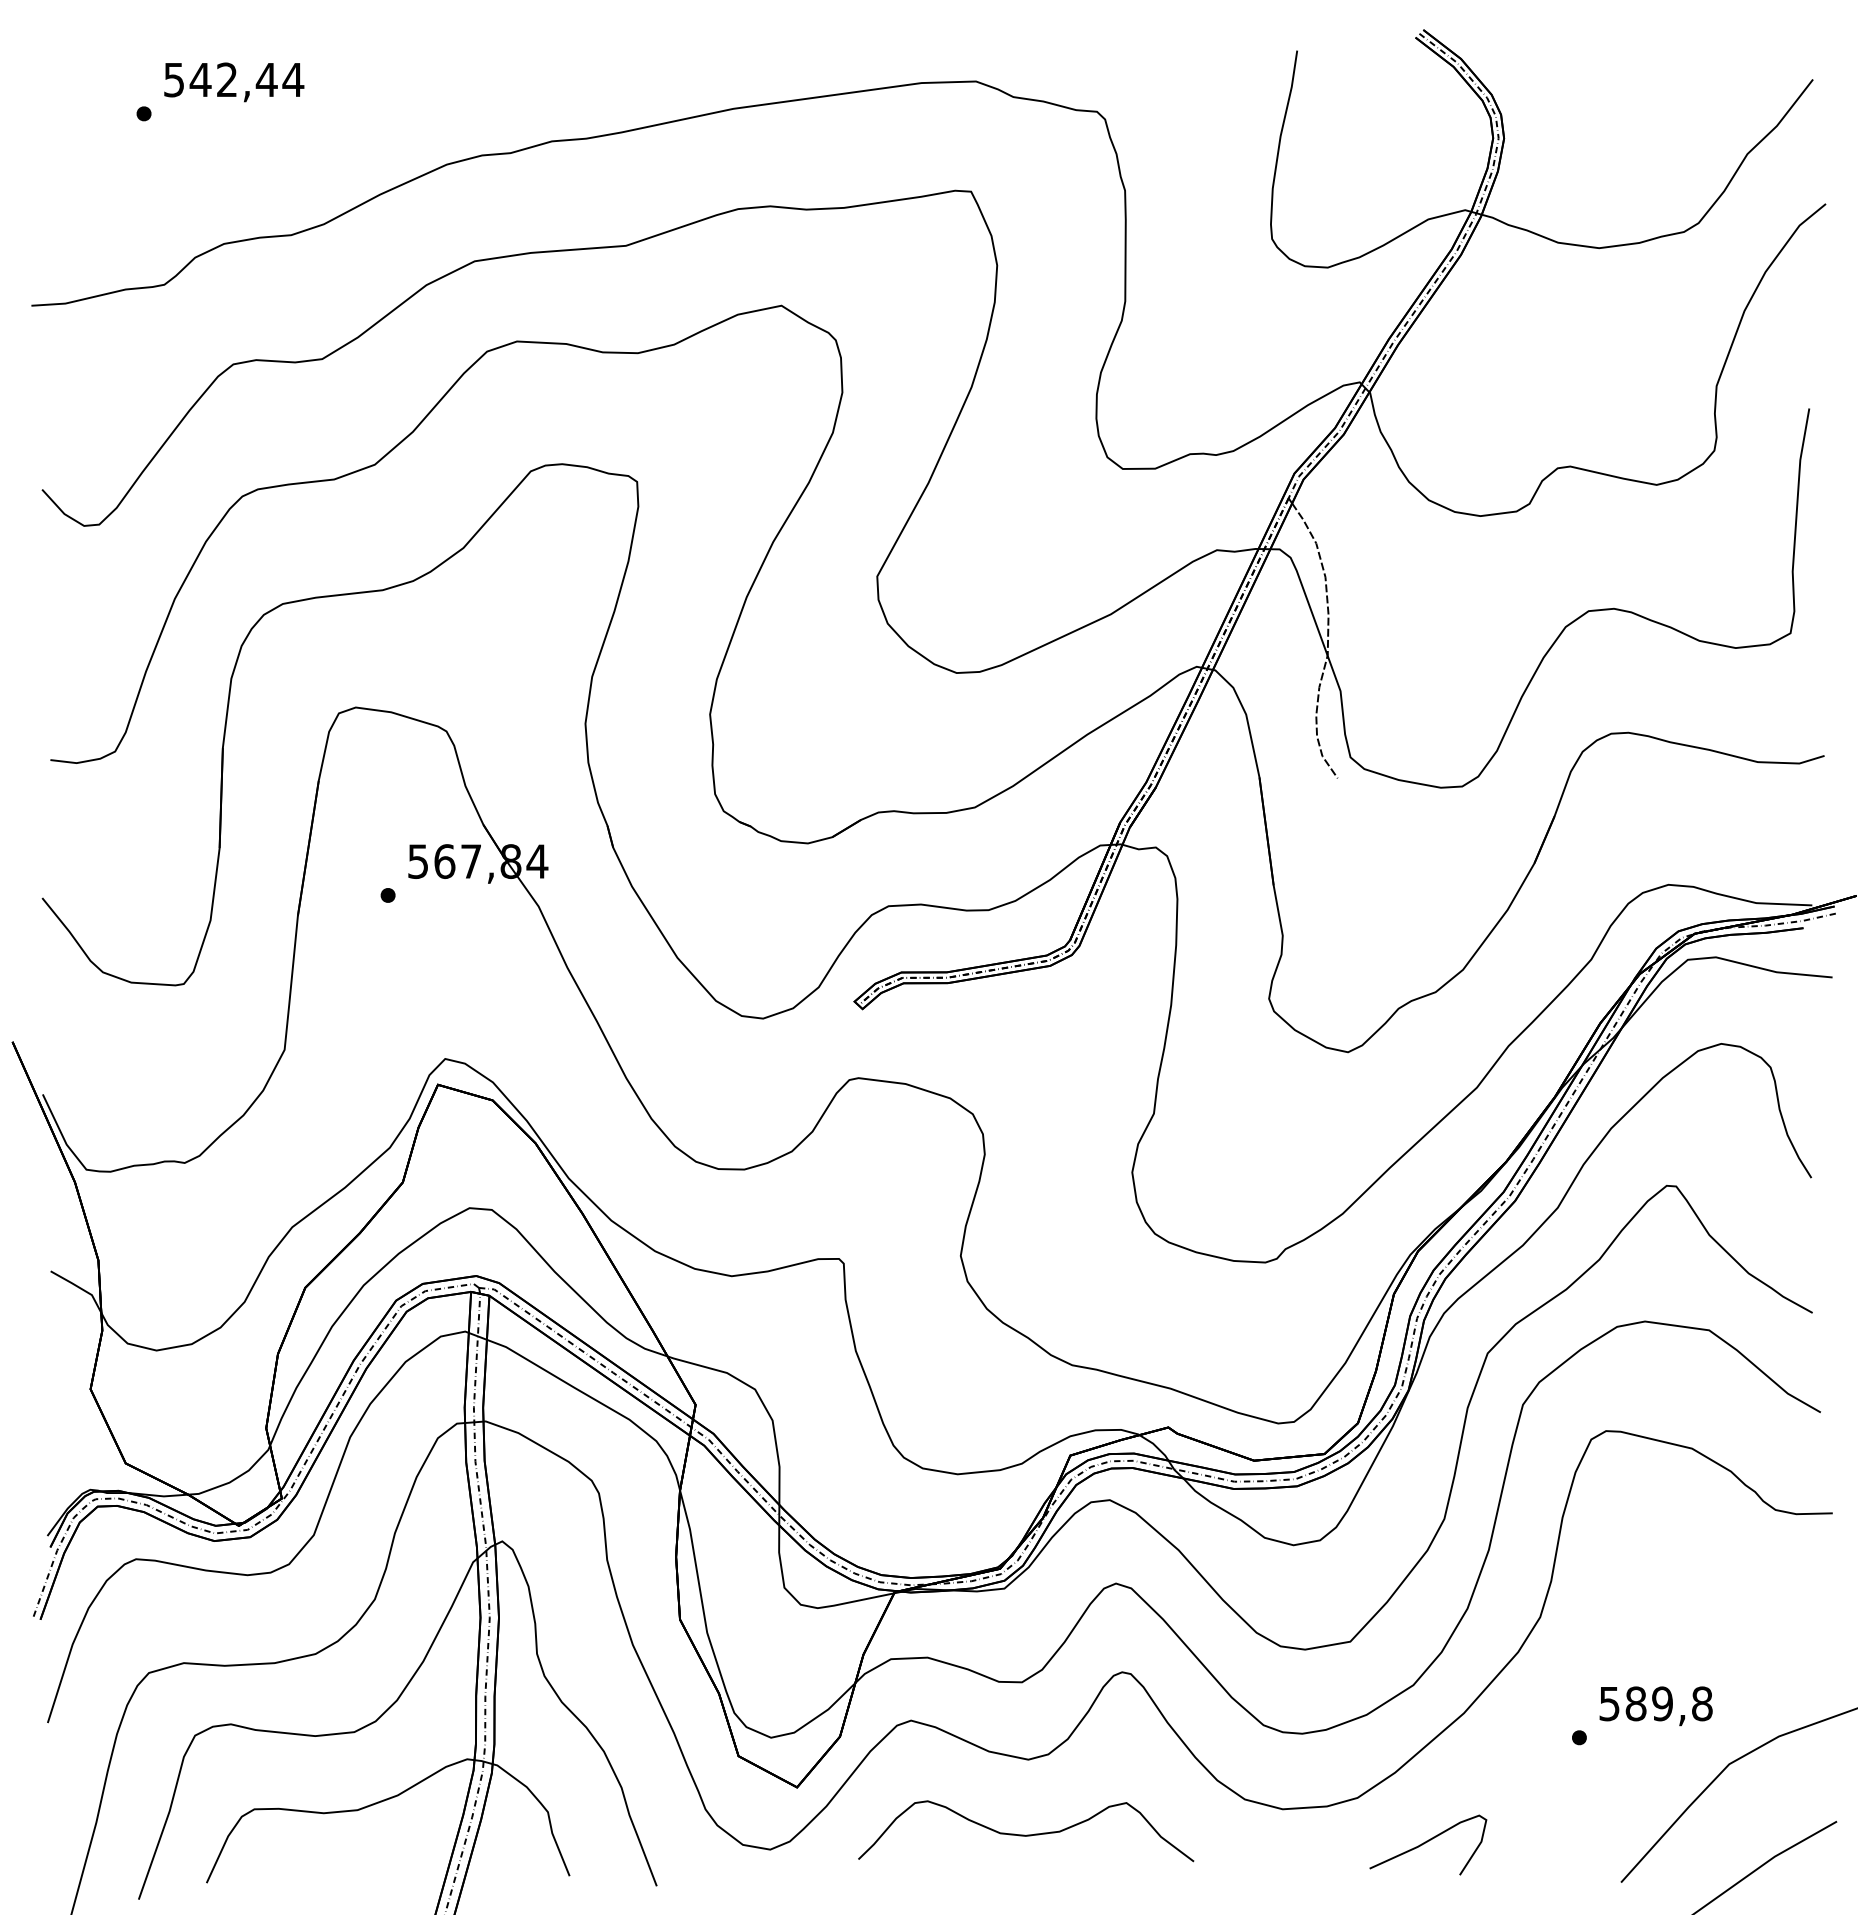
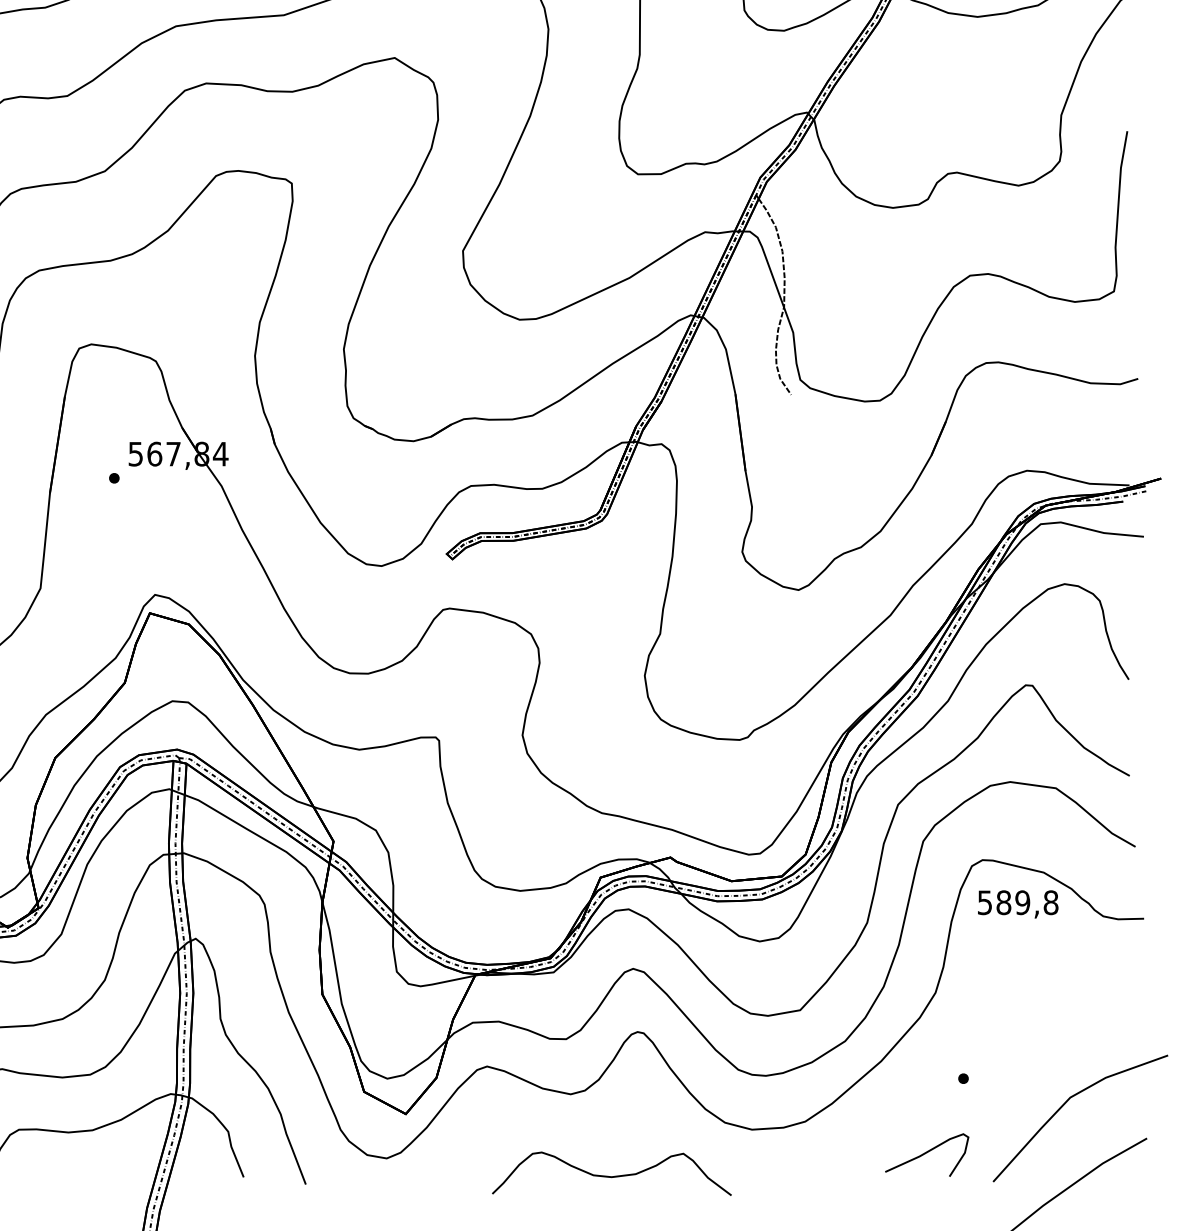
text: (1655, 1706) -> (1017, 904), moved
curve: (1026, 1834) -> (612, 1176), moved
curve: (1427, 1842) -> (926, 1153), moved

